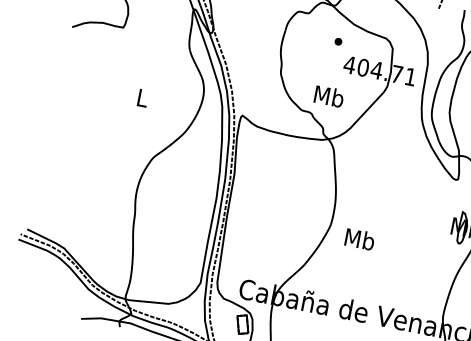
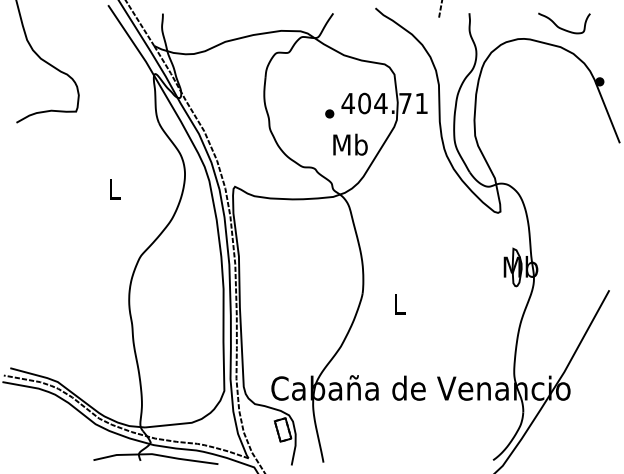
part: (338, 41) -> (329, 113), moved
text: (329, 96) -> (350, 144), moved
text: (359, 238) -> (399, 303), Mb -> L

